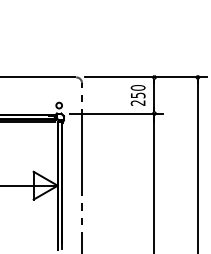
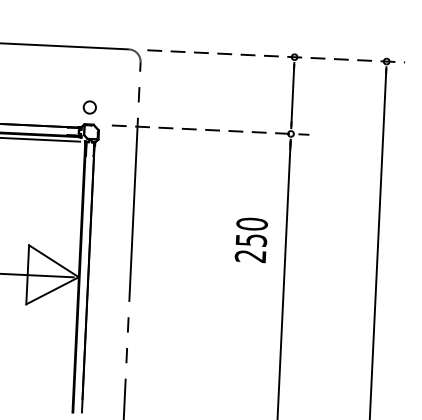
line: (145, 77) -> (275, 56), solid -> dashed
text: (137, 95) -> (249, 240), moved
line: (116, 113) -> (210, 129), solid -> dashed

